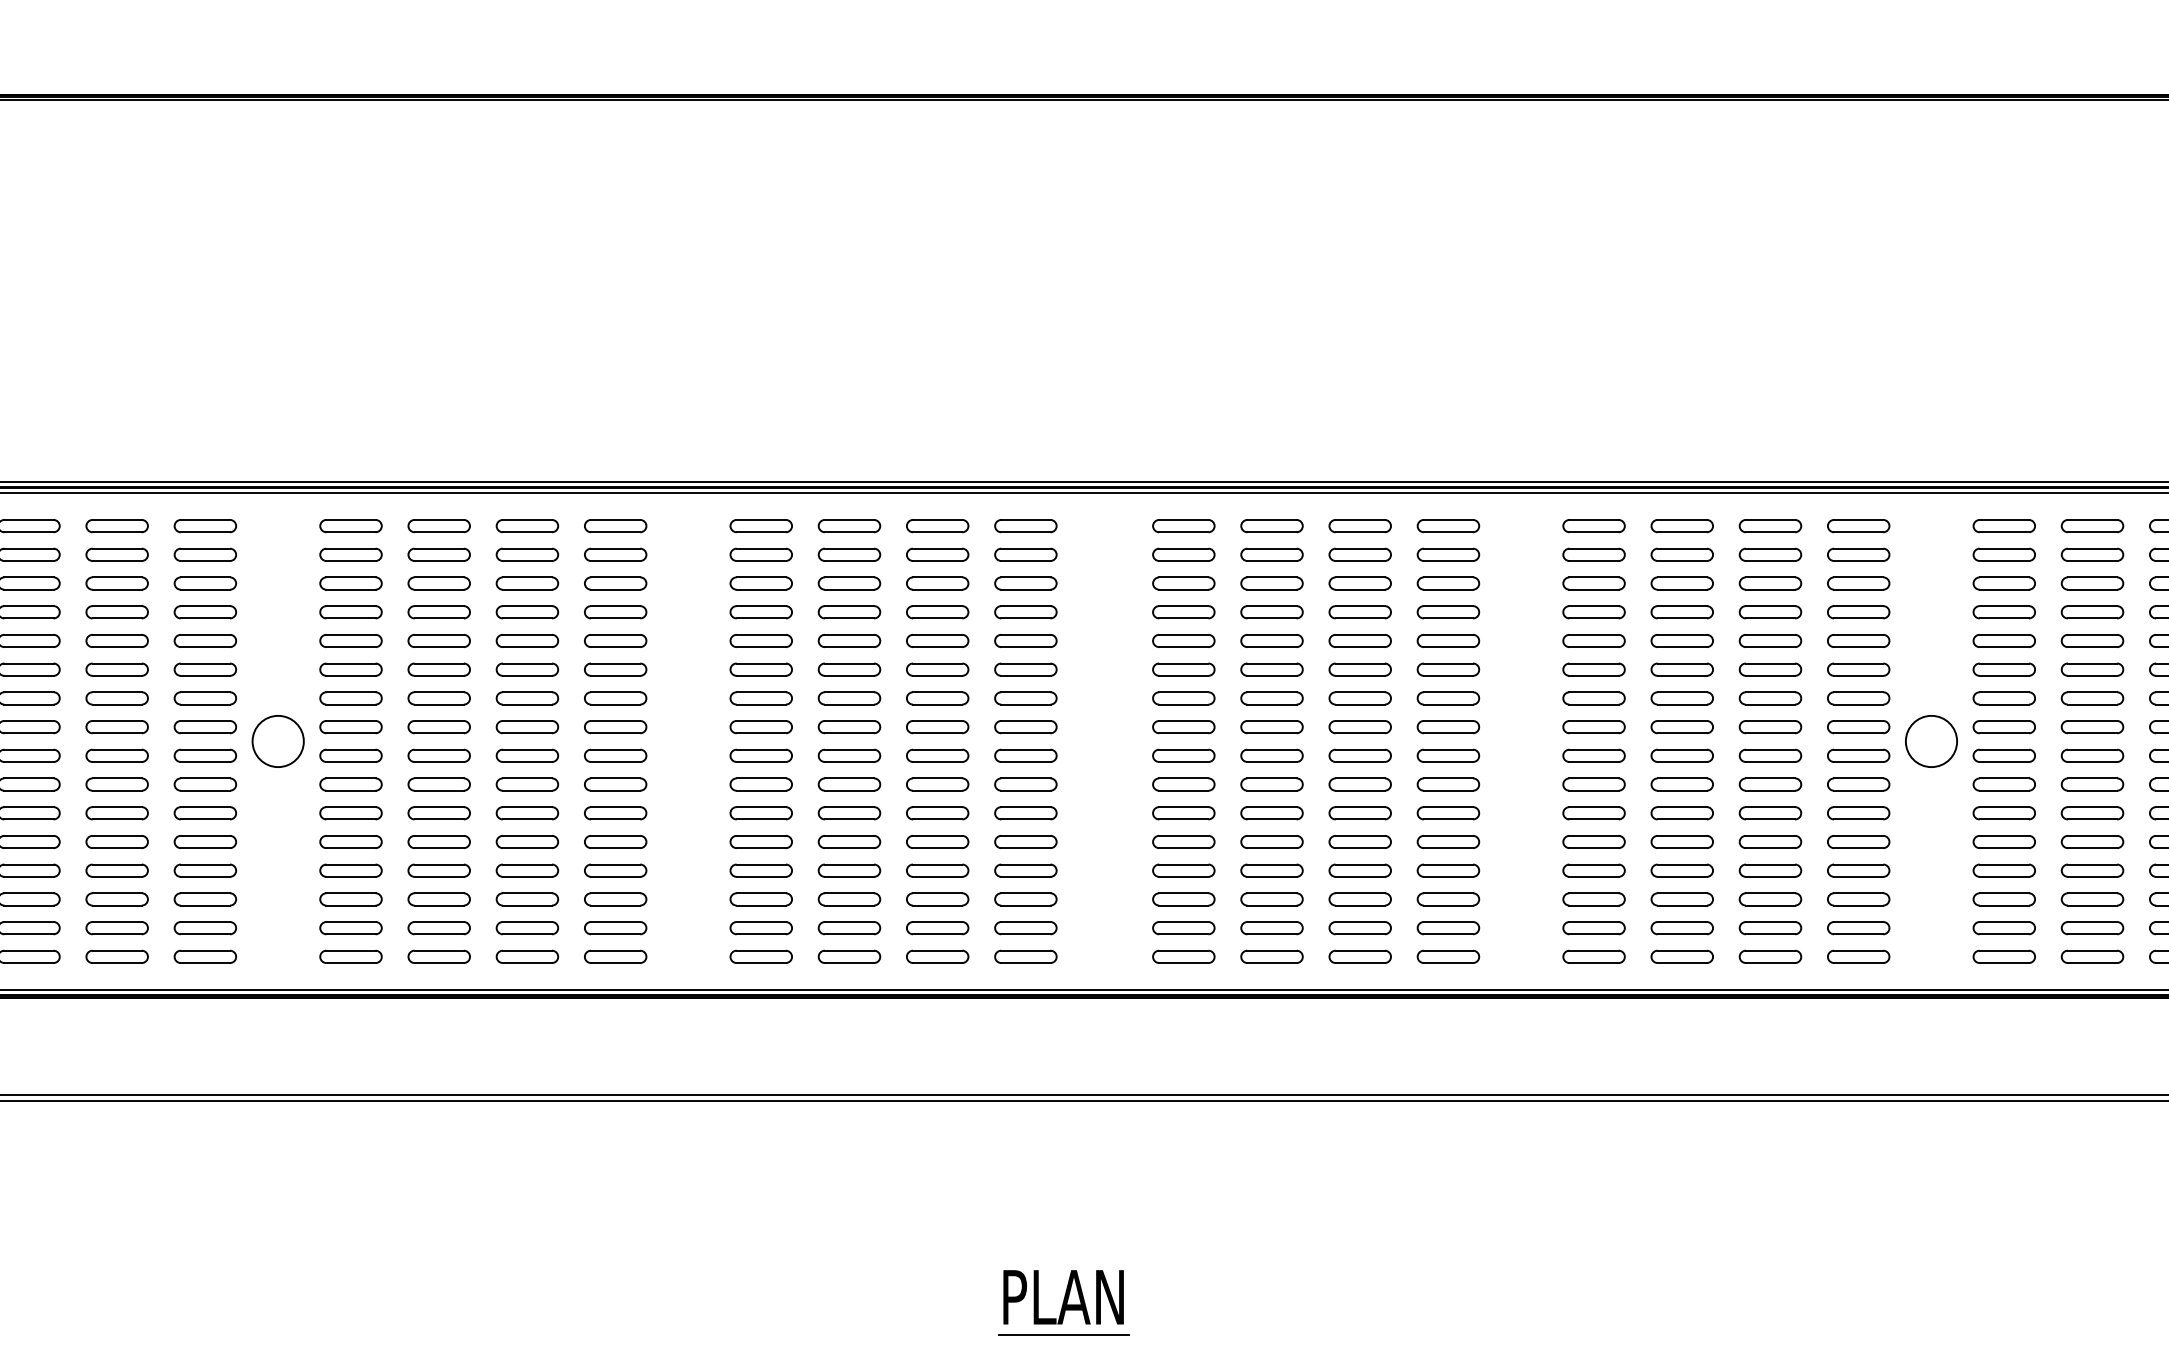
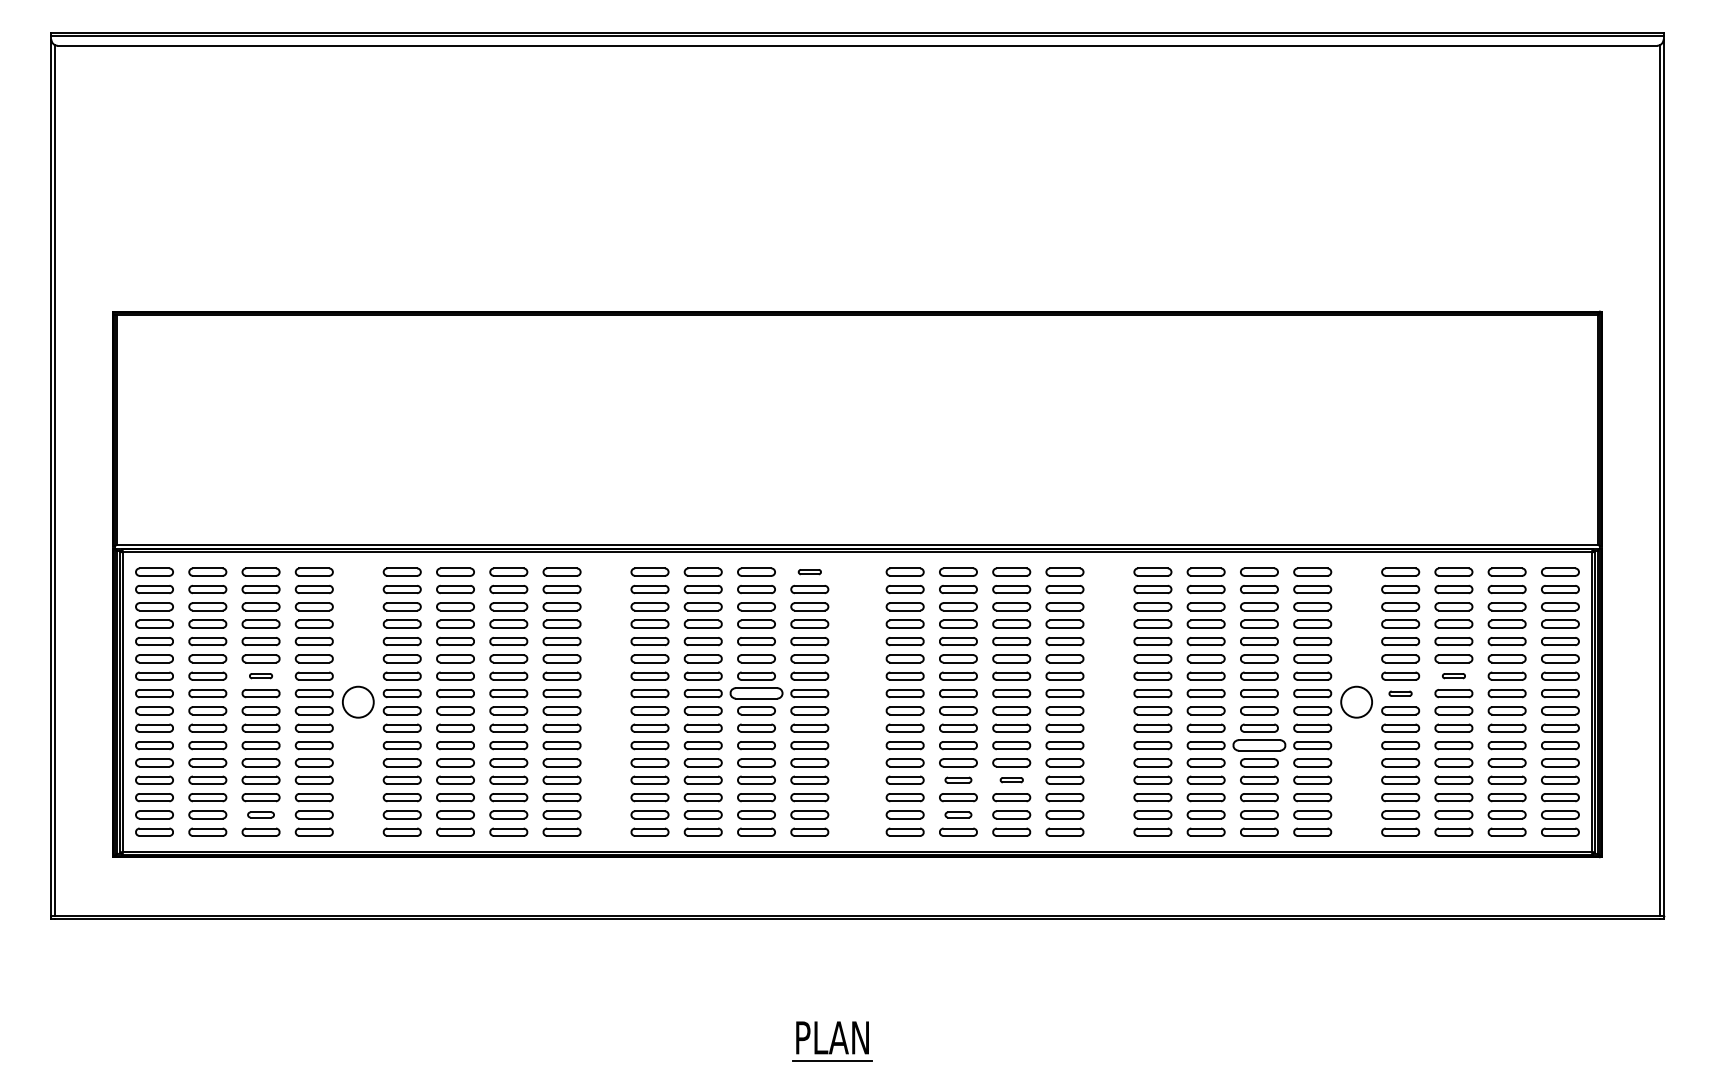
part: (1025, 525) -> (809, 571), size x0.6
part: (116, 697) -> (260, 675), size x0.6
part: (2091, 697) -> (1453, 675), size x0.6
part: (937, 727) -> (756, 693), size x1.4
part: (2004, 727) -> (1400, 693), size x0.6
part: (1770, 813) -> (1259, 745), size x1.4
part: (1272, 869) -> (958, 779), size x0.7
part: (1359, 869) -> (1011, 779), size x0.6
part: (116, 927) -> (260, 814), size x0.7
part: (1272, 927) -> (958, 814), size x0.7

